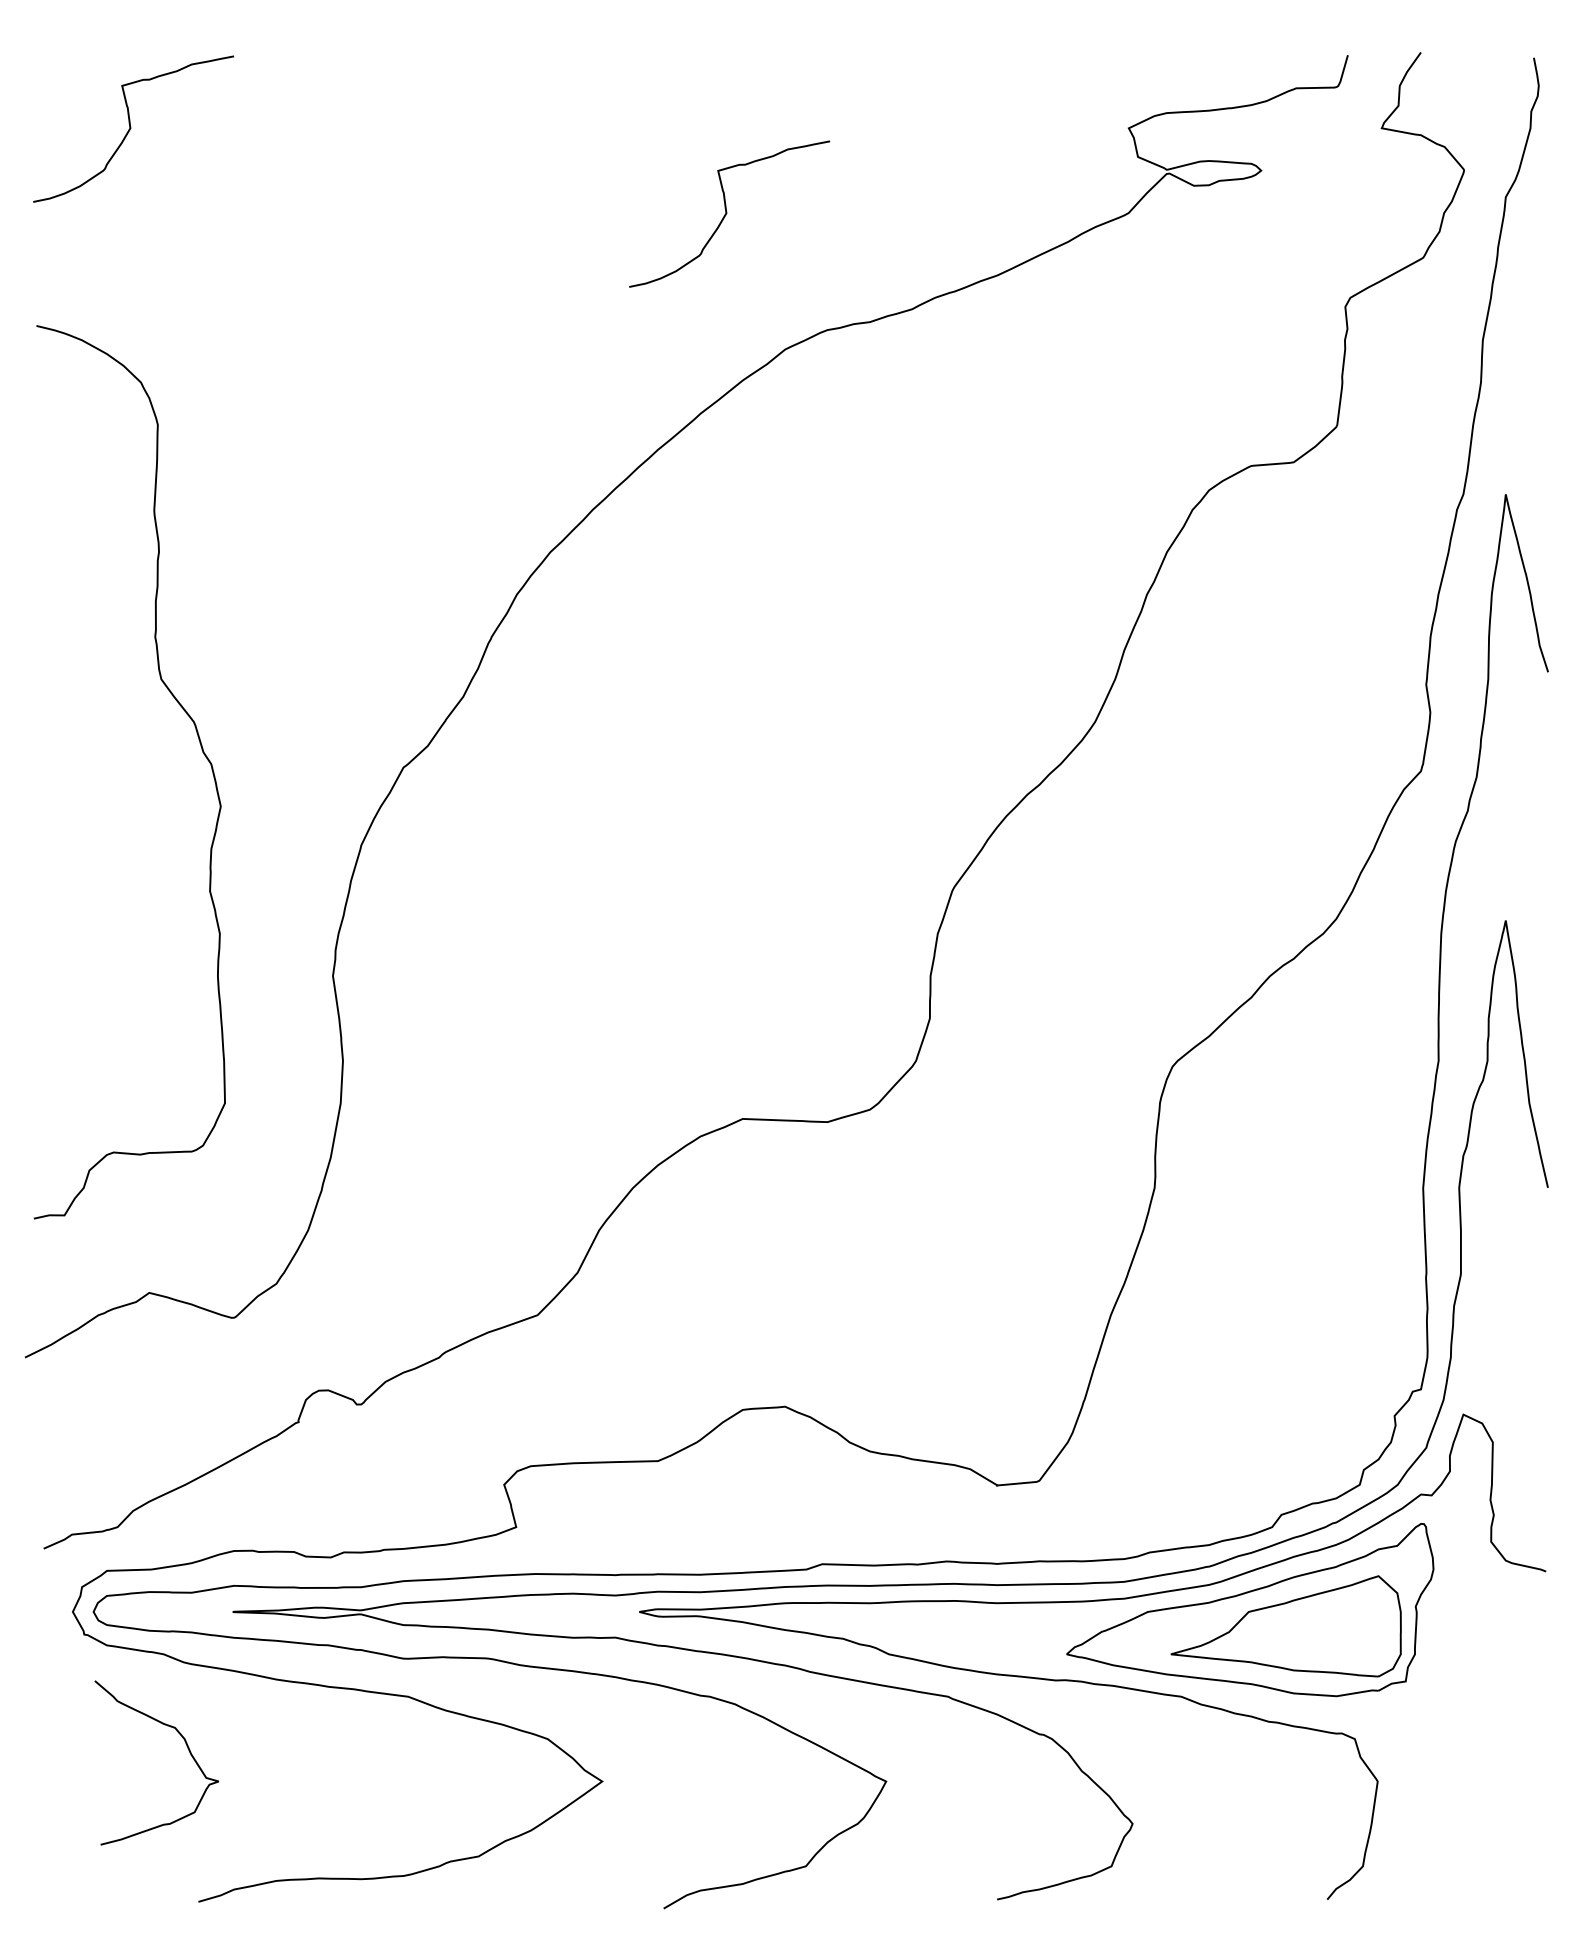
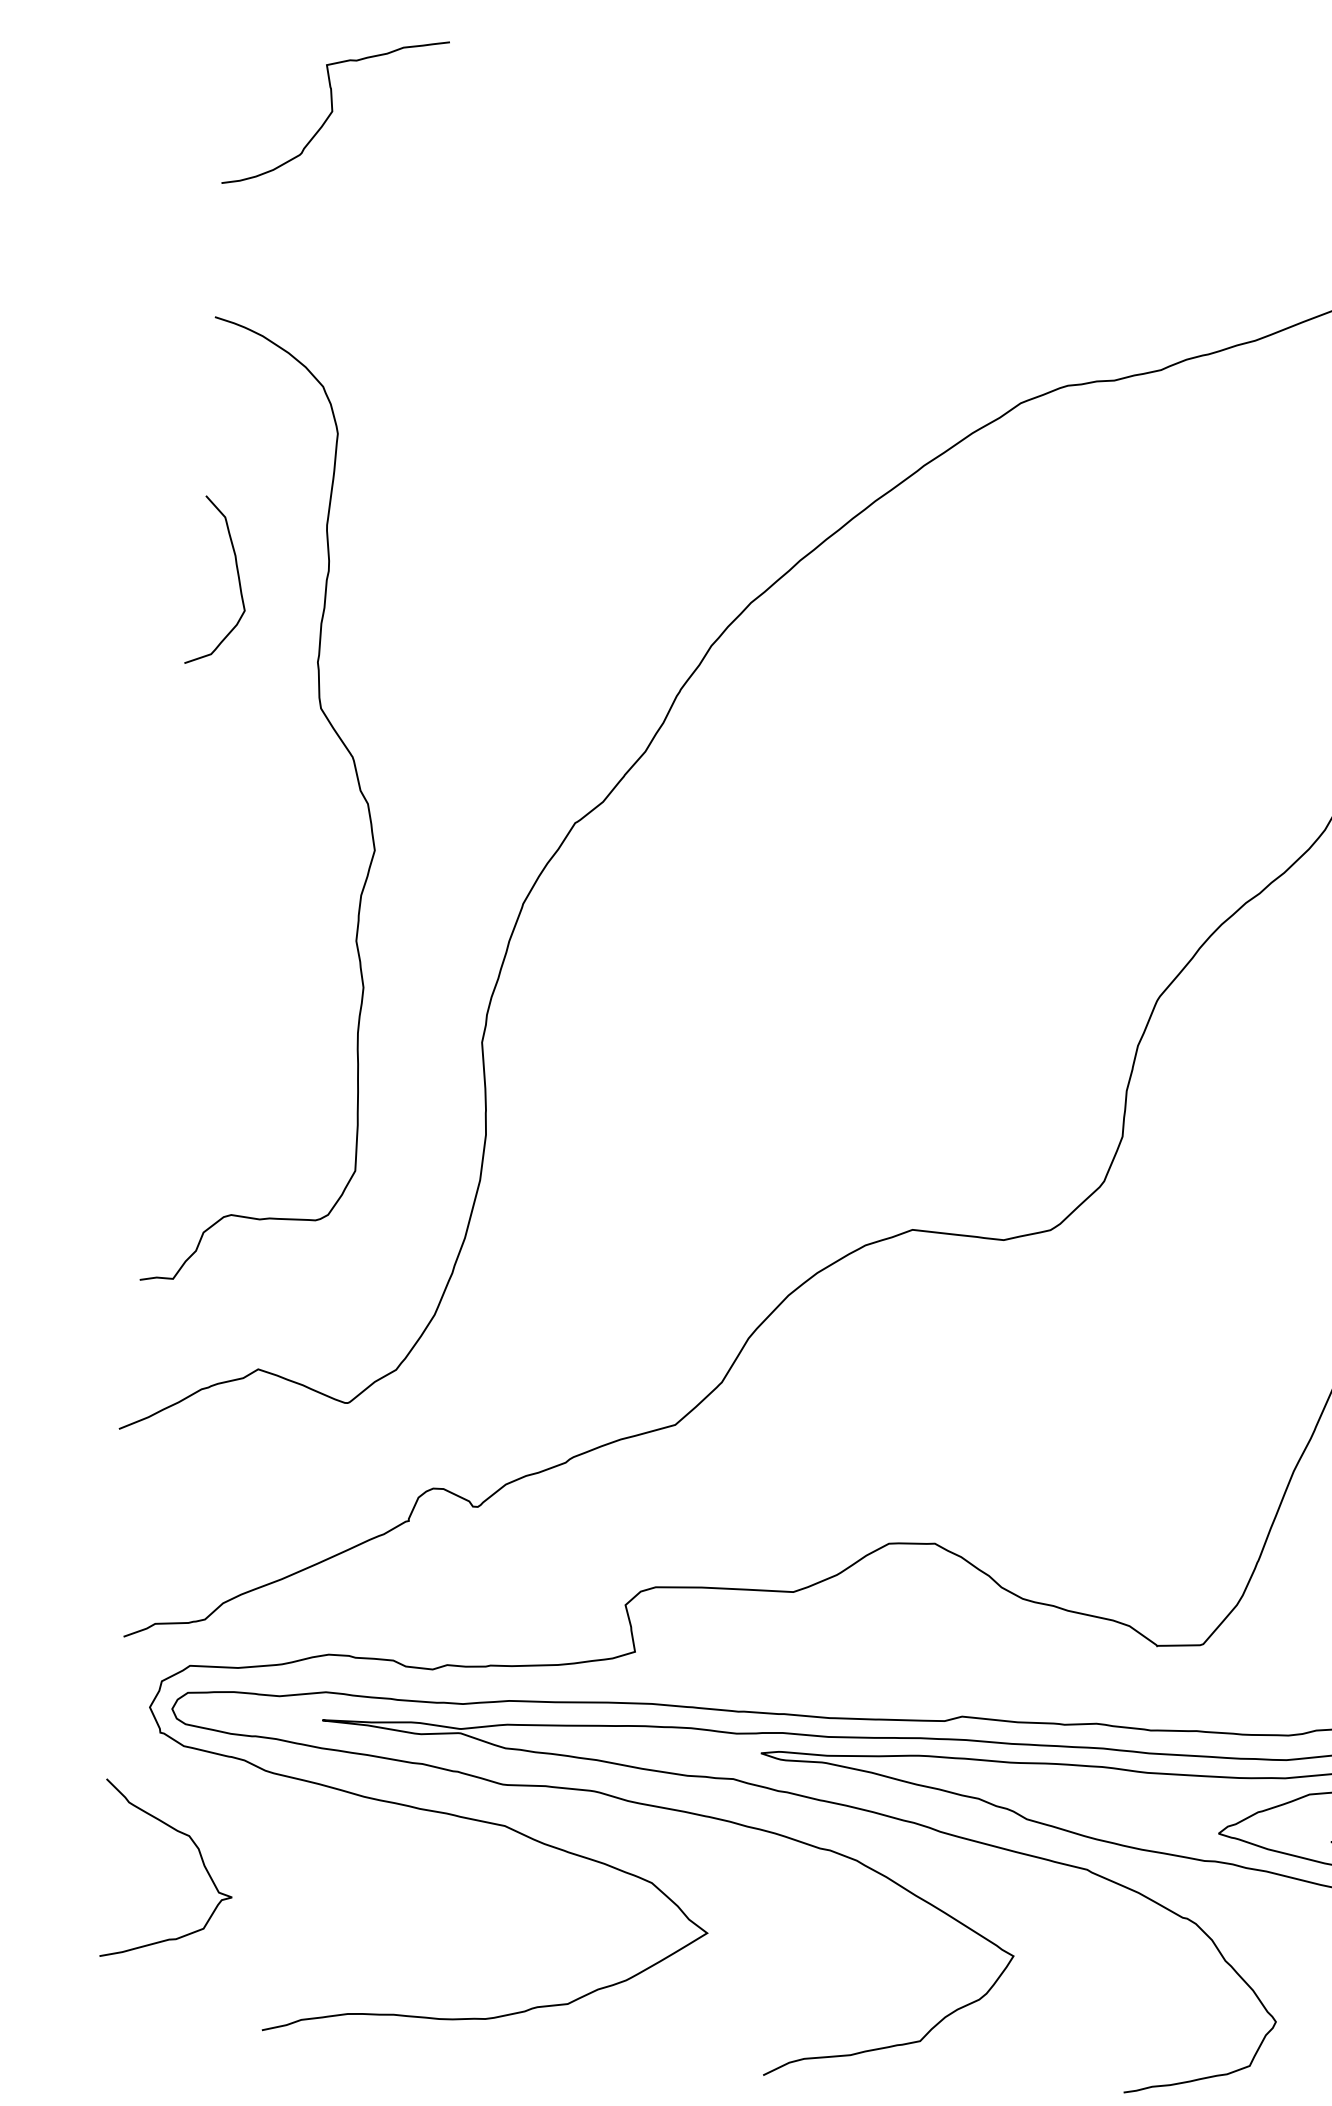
curve: (727, 213) -> (969, 251), removed
curve: (75, 564) -> (237, 577), added
curve: (186, 1746) -> (200, 1857), moved

